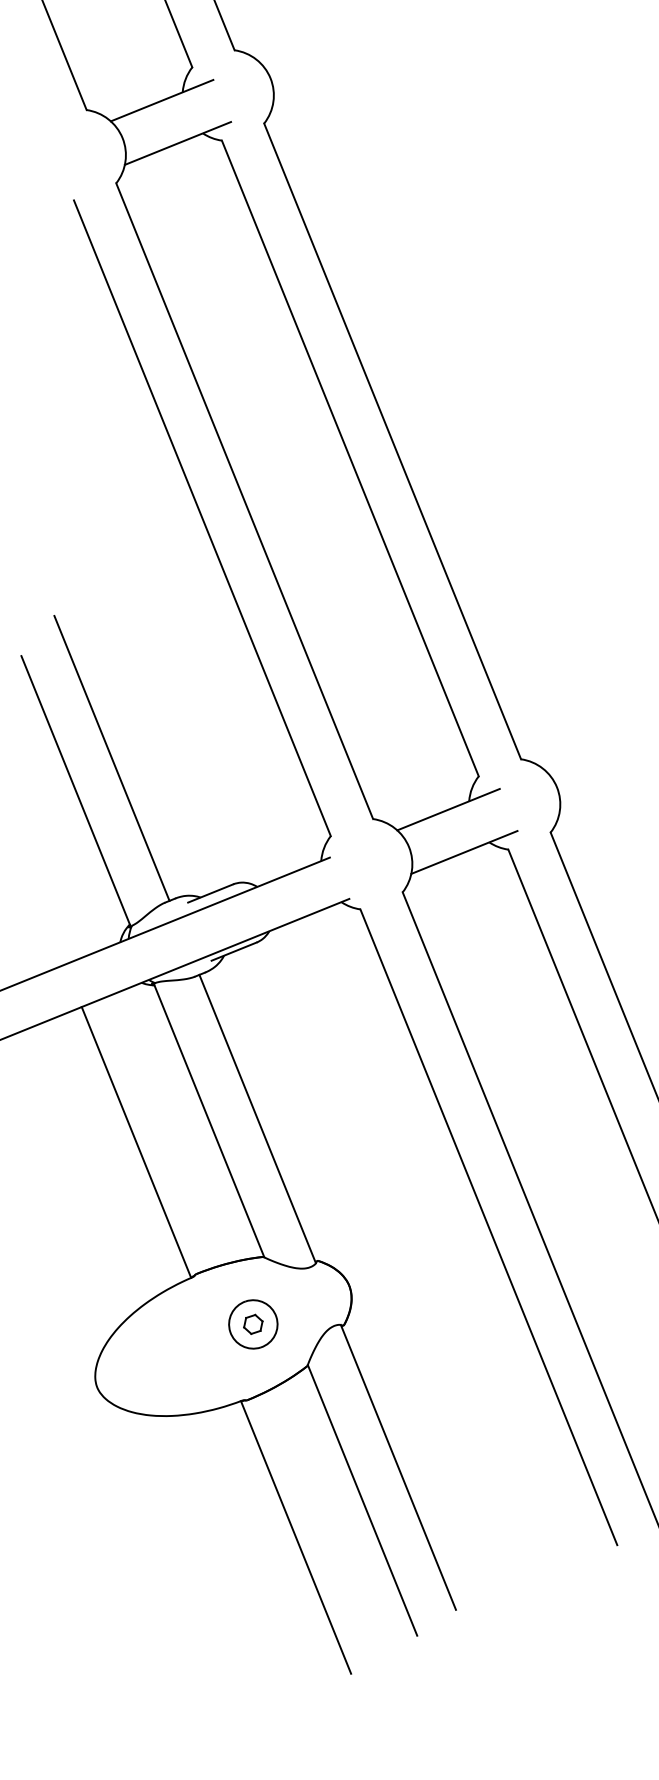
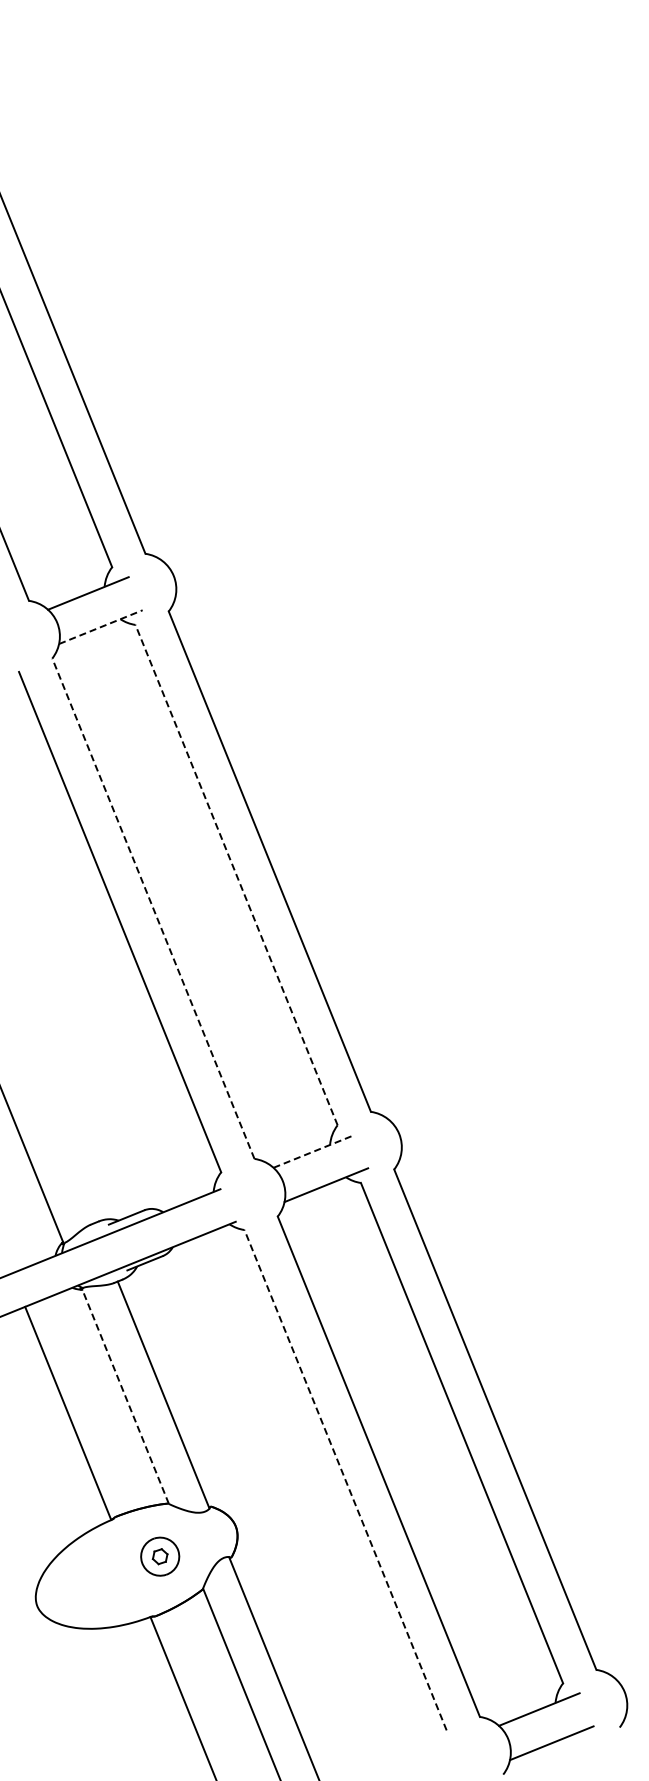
line: (178, 142) -> (101, 626), solid -> dashed
line: (350, 458) -> (236, 875), solid -> dashed
line: (244, 500) -> (153, 908), solid -> dashed
line: (111, 758) -> (48, 1111), removed
line: (449, 809) -> (314, 1151), solid -> dashed
line: (209, 1119) -> (125, 1395), solid -> dashed
line: (488, 1227) -> (345, 1480), solid -> dashed

